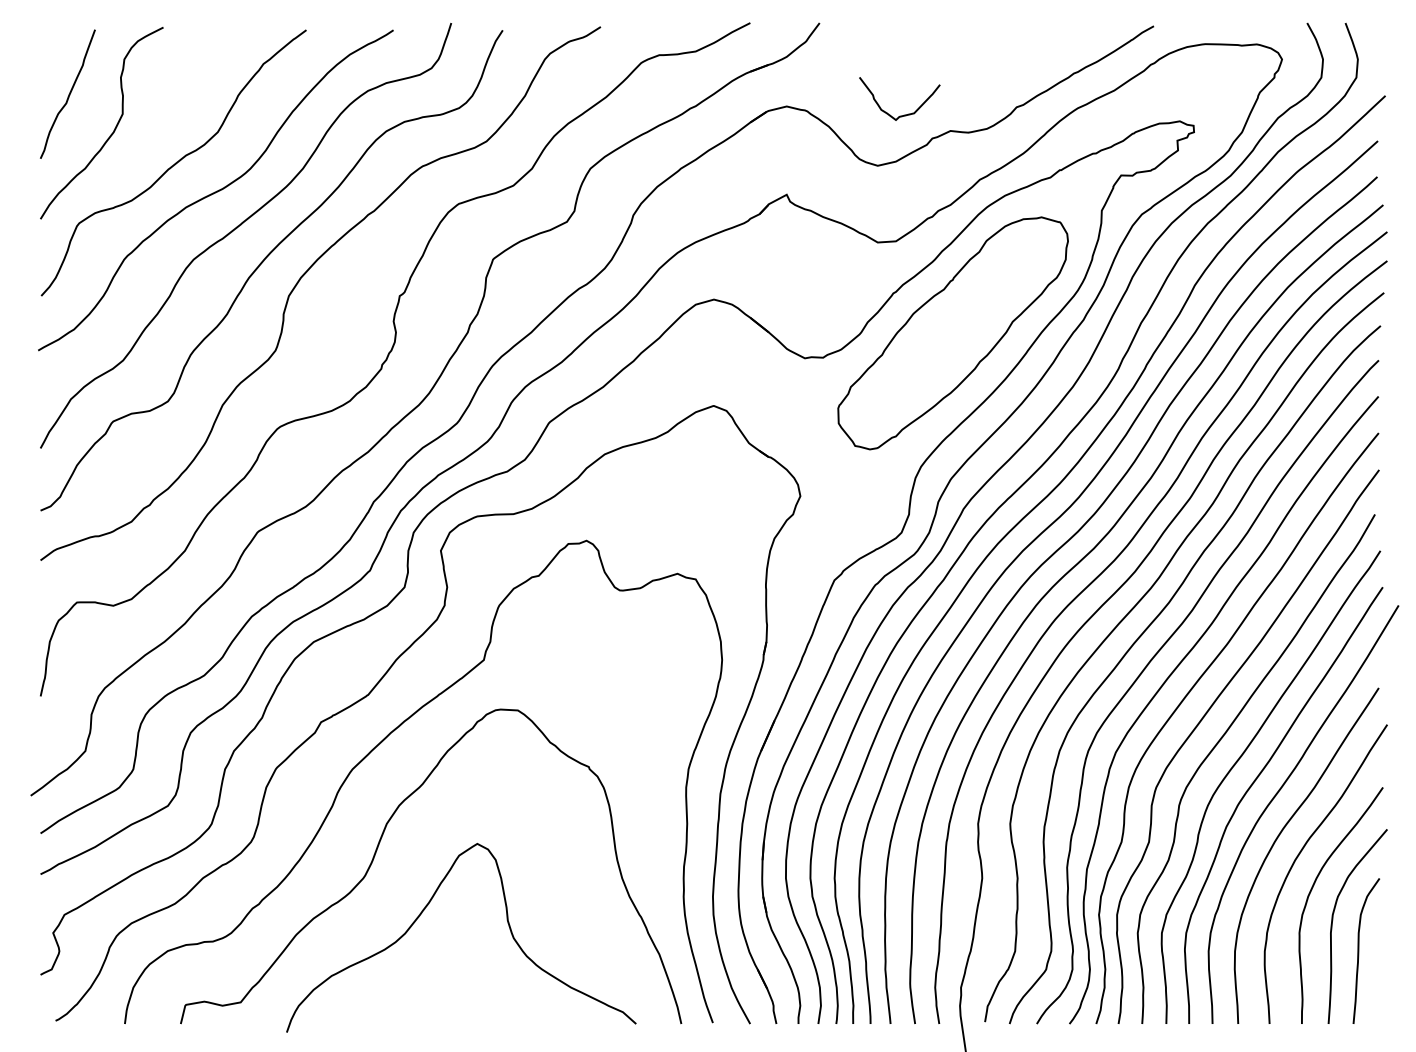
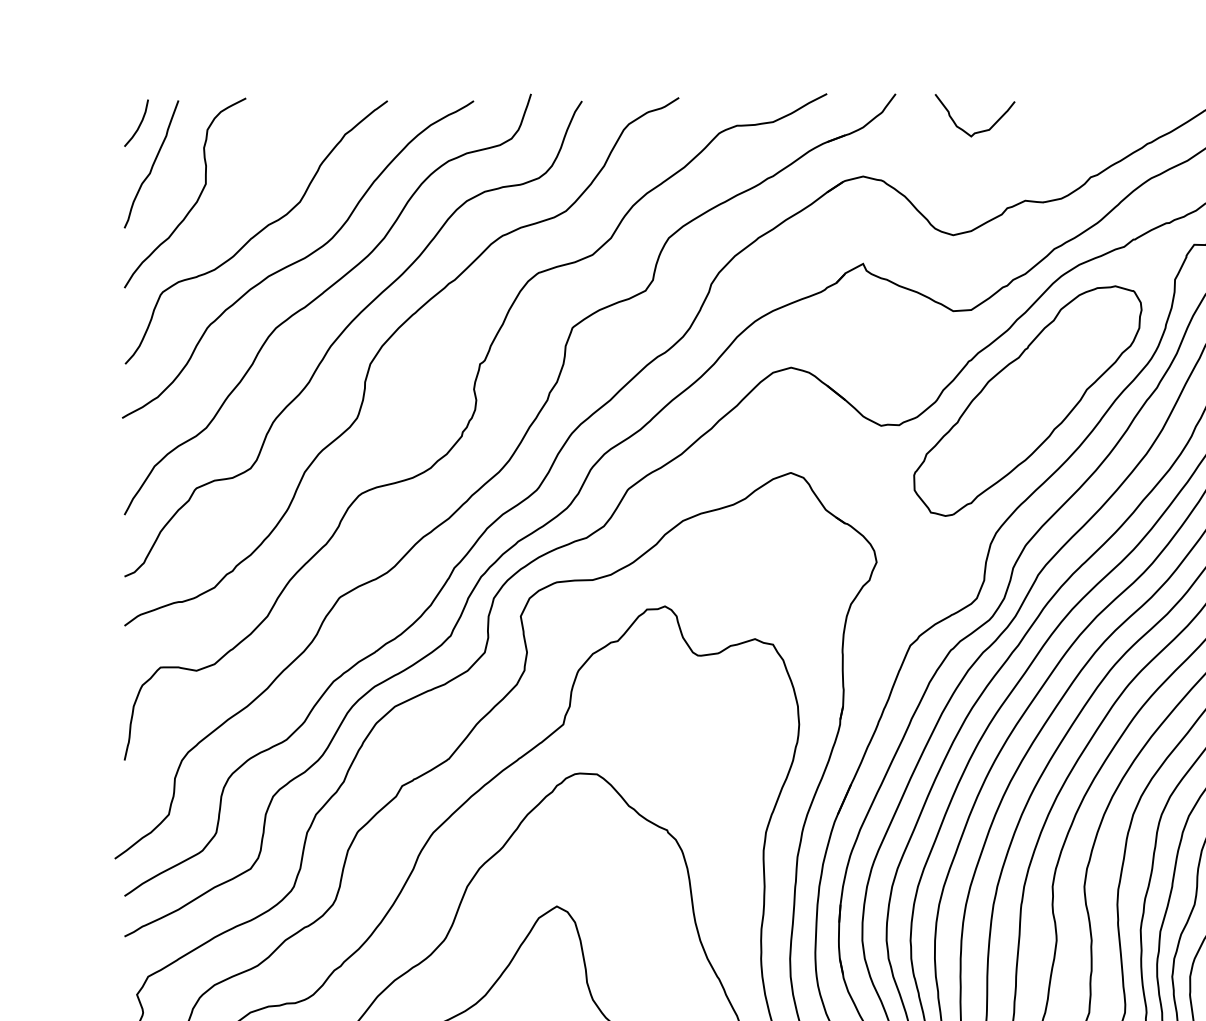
curve: (55, 53) -> (139, 124), added
curve: (904, 114) -> (979, 131), moved

